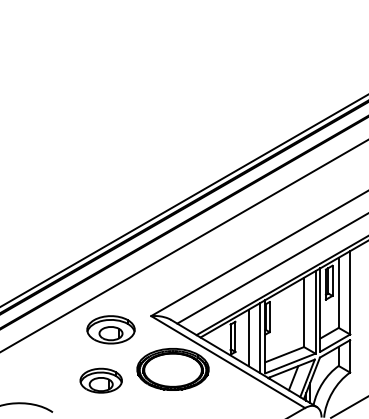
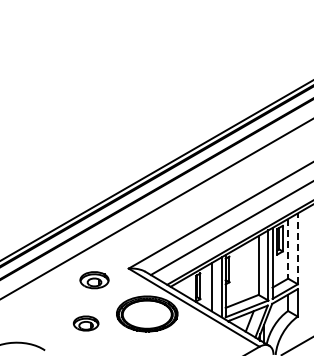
line: (339, 292) -> (288, 248), solid -> dashed
line: (349, 292) -> (297, 248), solid -> dashed
part: (110, 328) -> (94, 279), size x0.7
part: (100, 380) -> (85, 323), size x0.7

